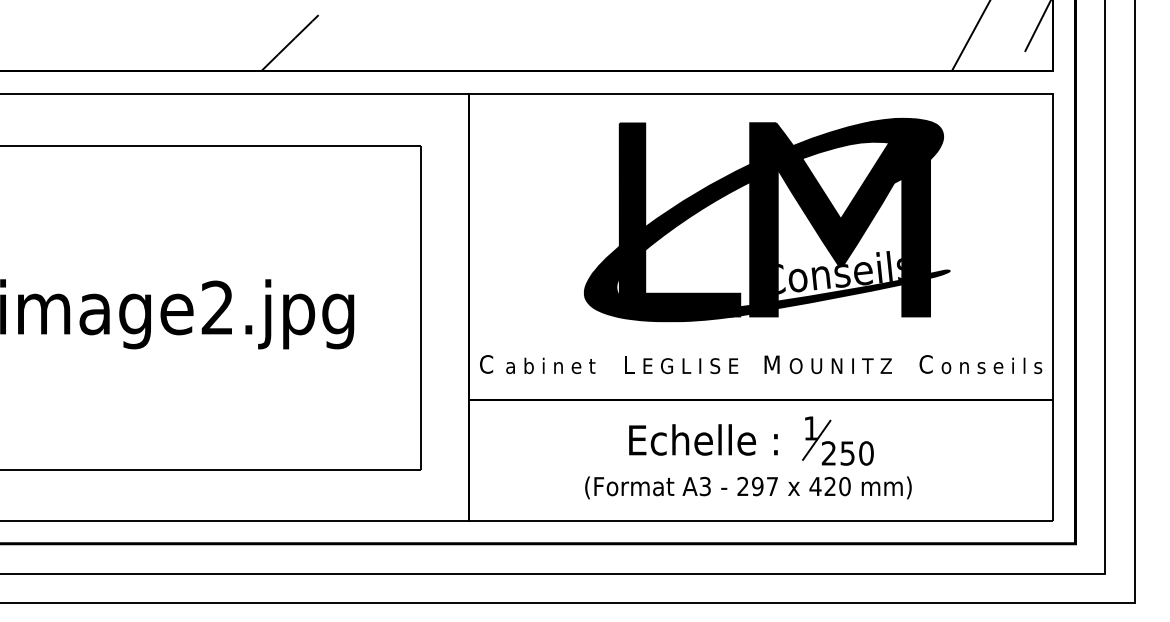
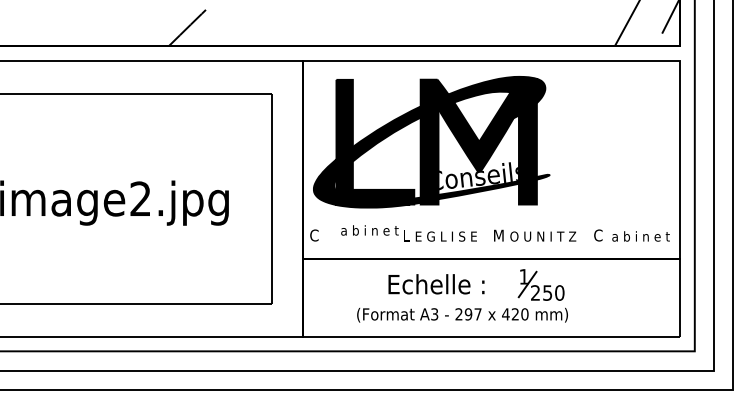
part: (766, 220) -> (431, 142), moved
text: (550, 365) -> (369, 230), moved
text: (991, 365) -> (640, 236), o n s e i l s -> a b i n e t
text: (703, 440) -> (436, 284), moved
text: (748, 486) -> (462, 314), moved

